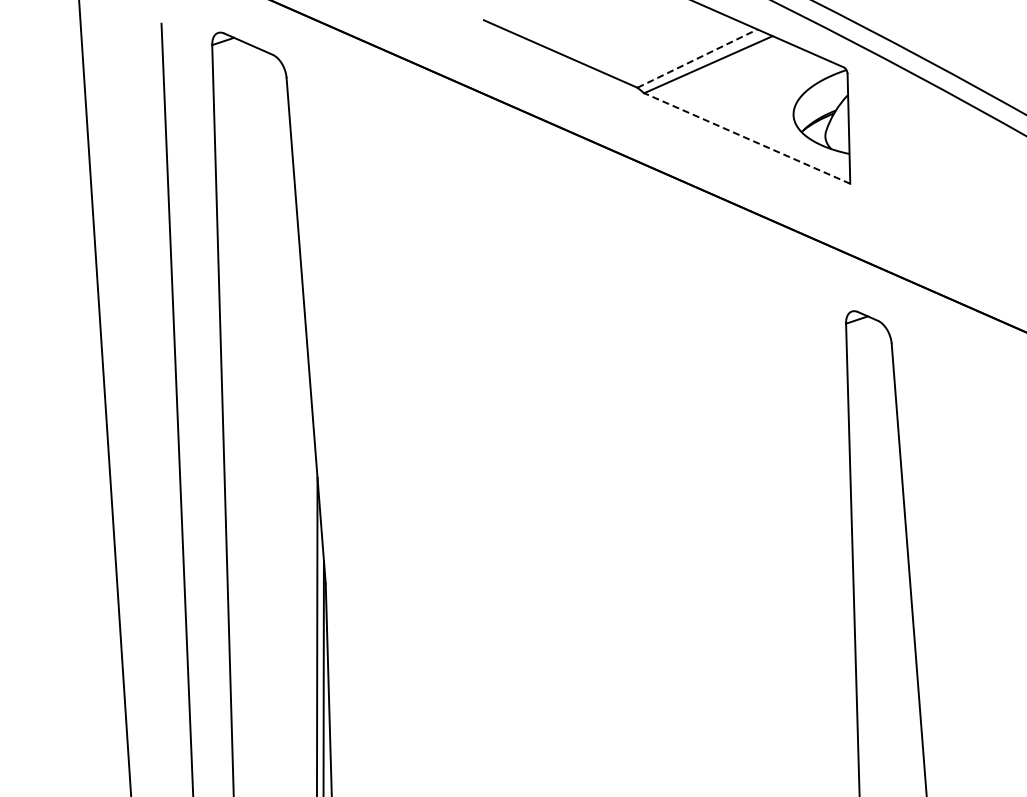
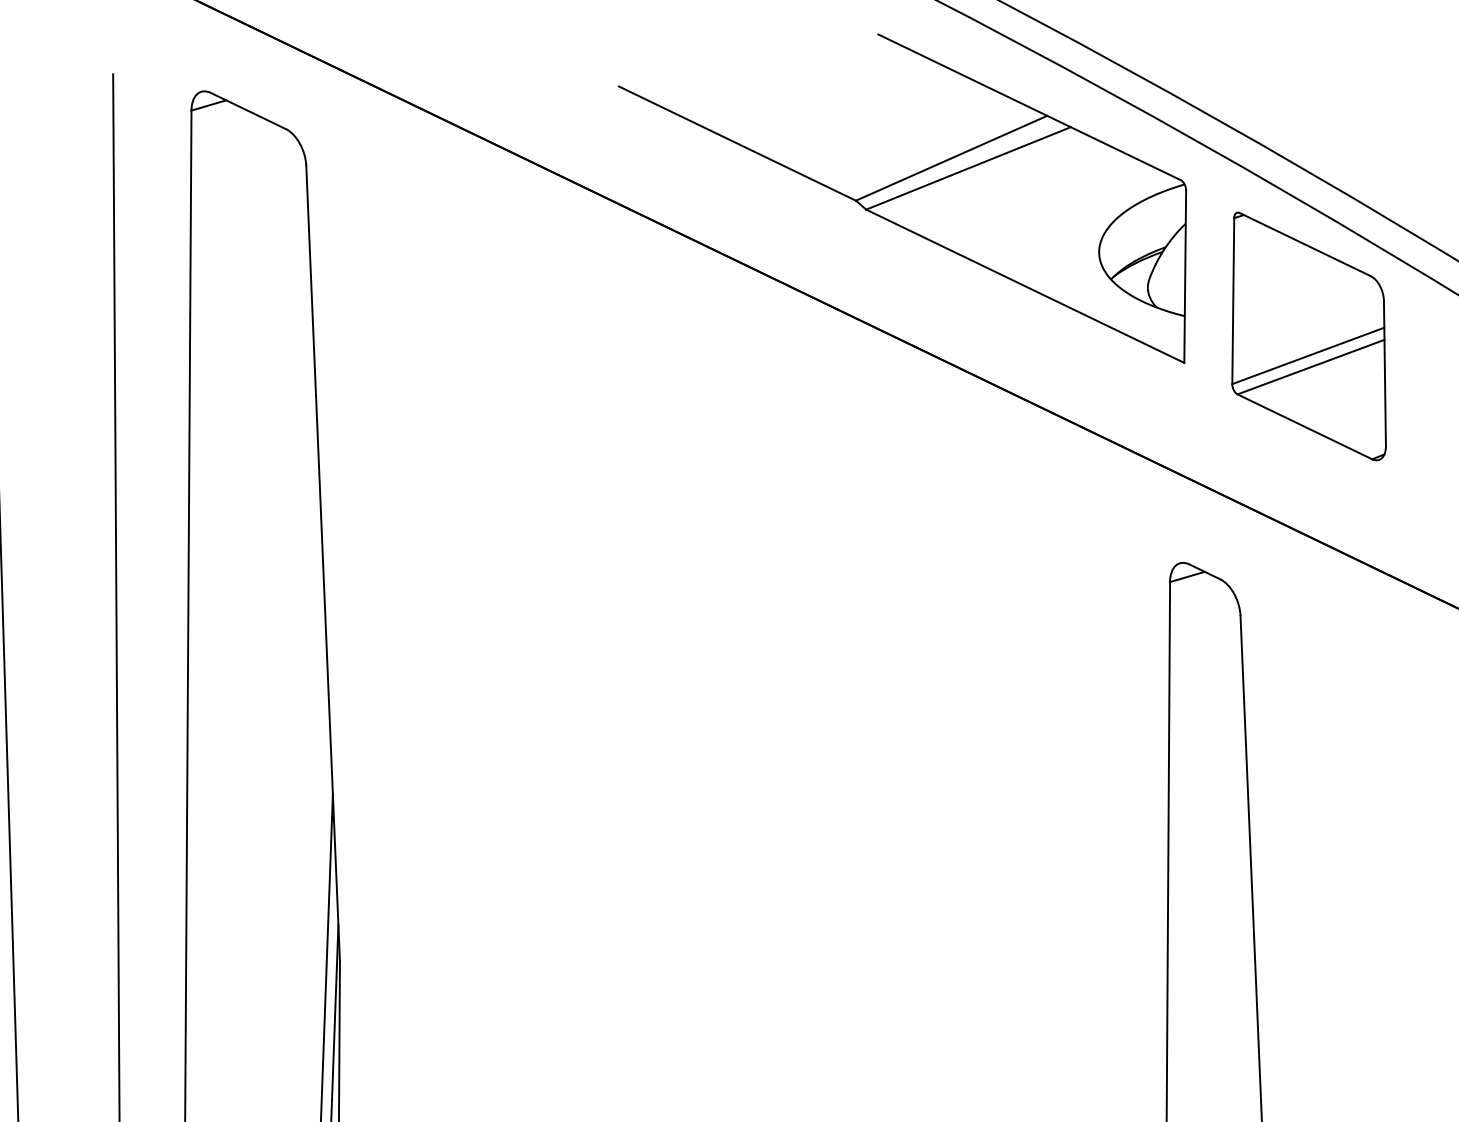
line: (697, 58) -> (951, 158), dashed -> solid
line: (747, 138) -> (1025, 286), dashed -> solid
part: (929, 163) -> (1309, 335), added

